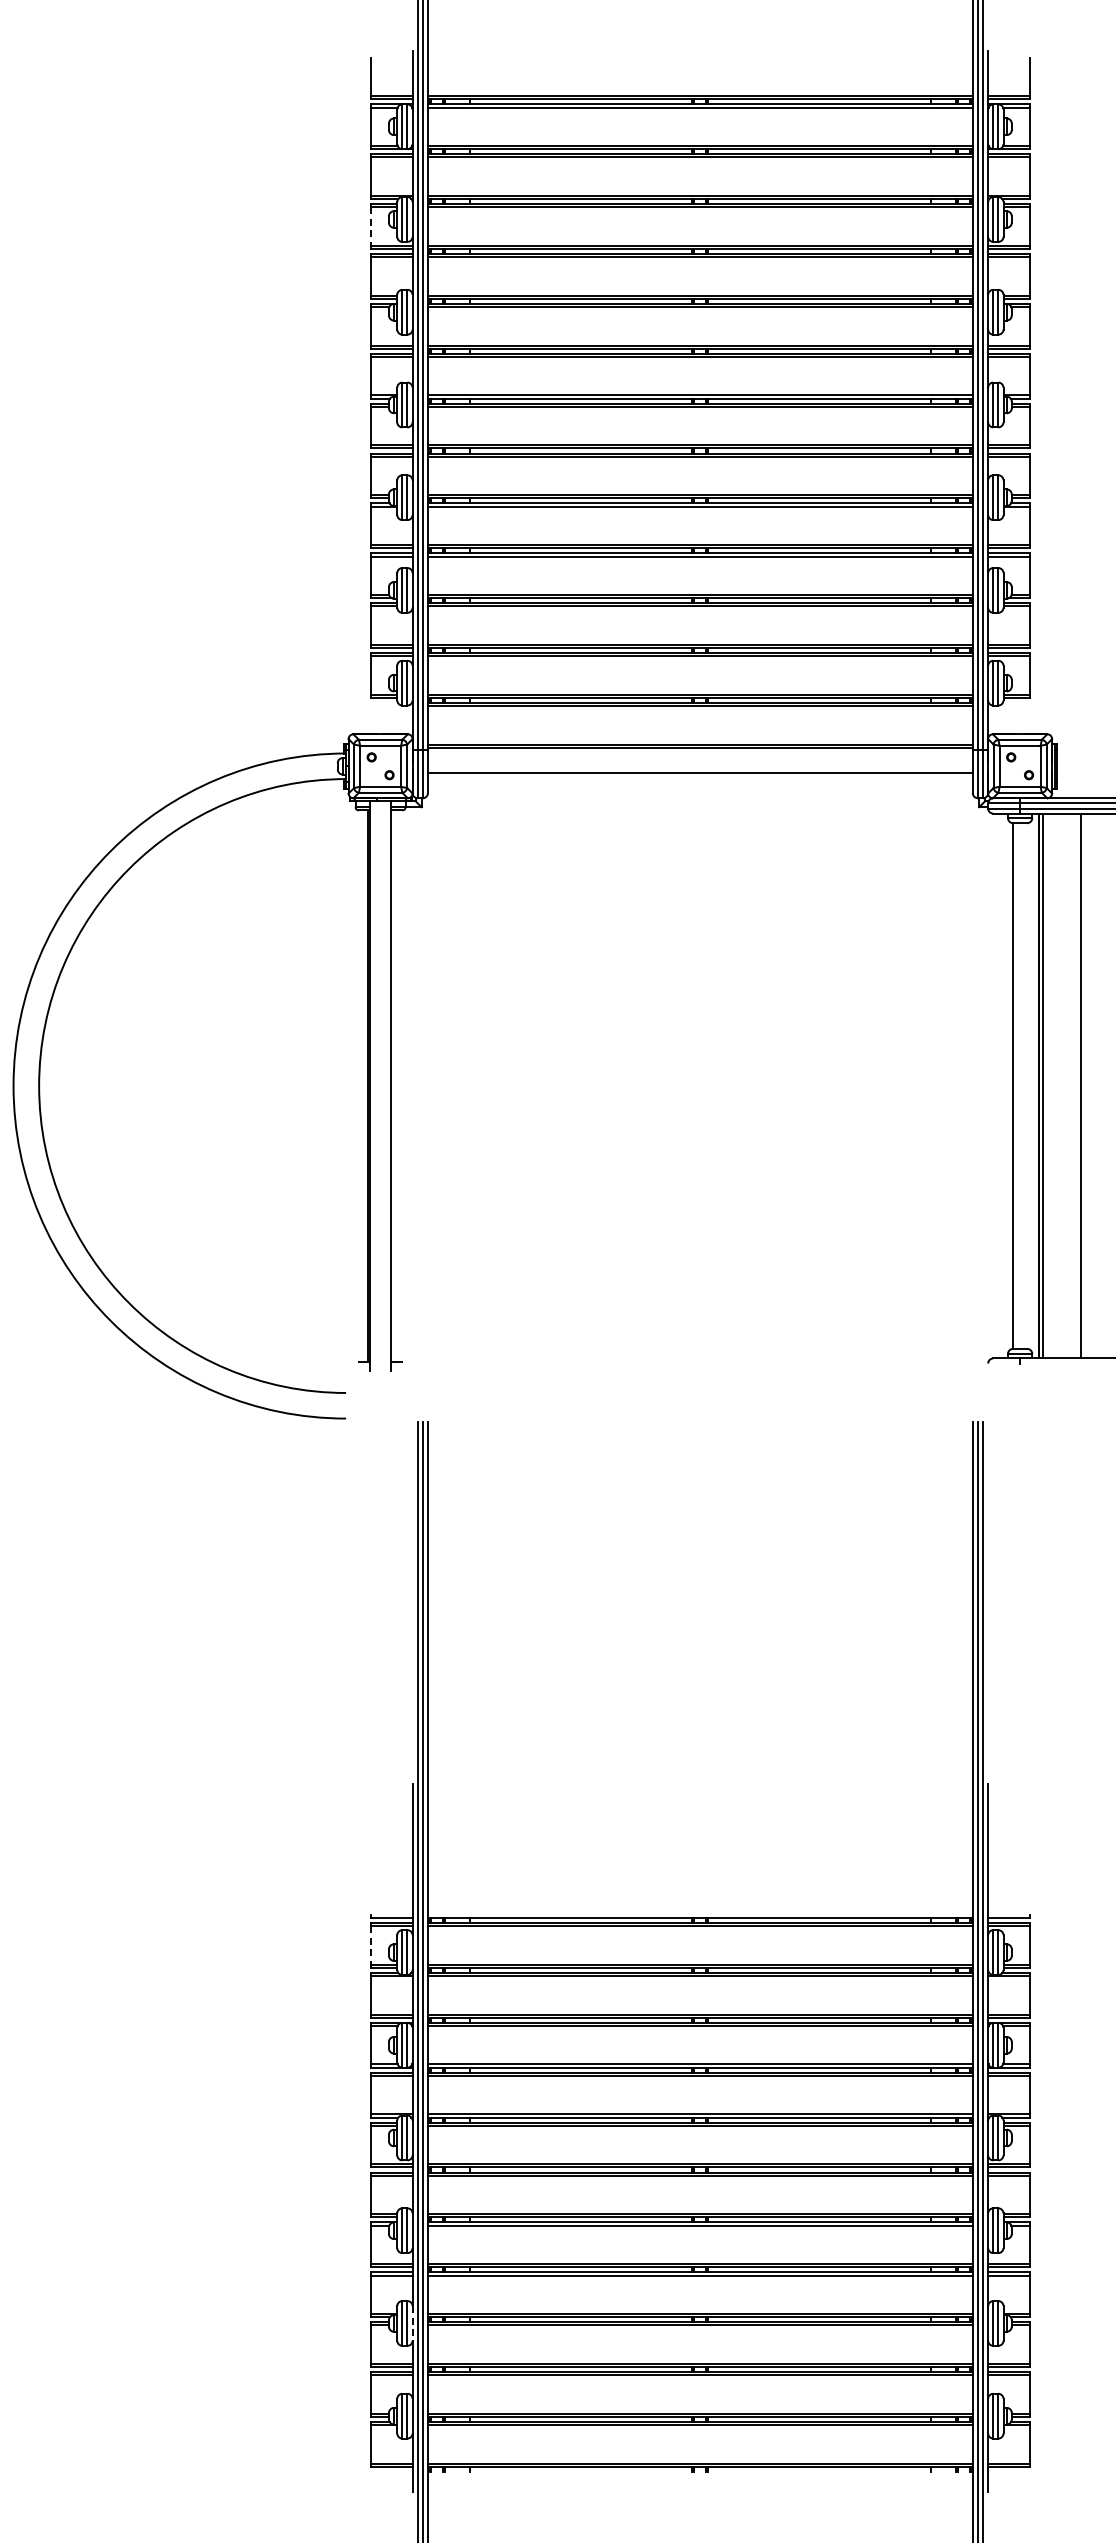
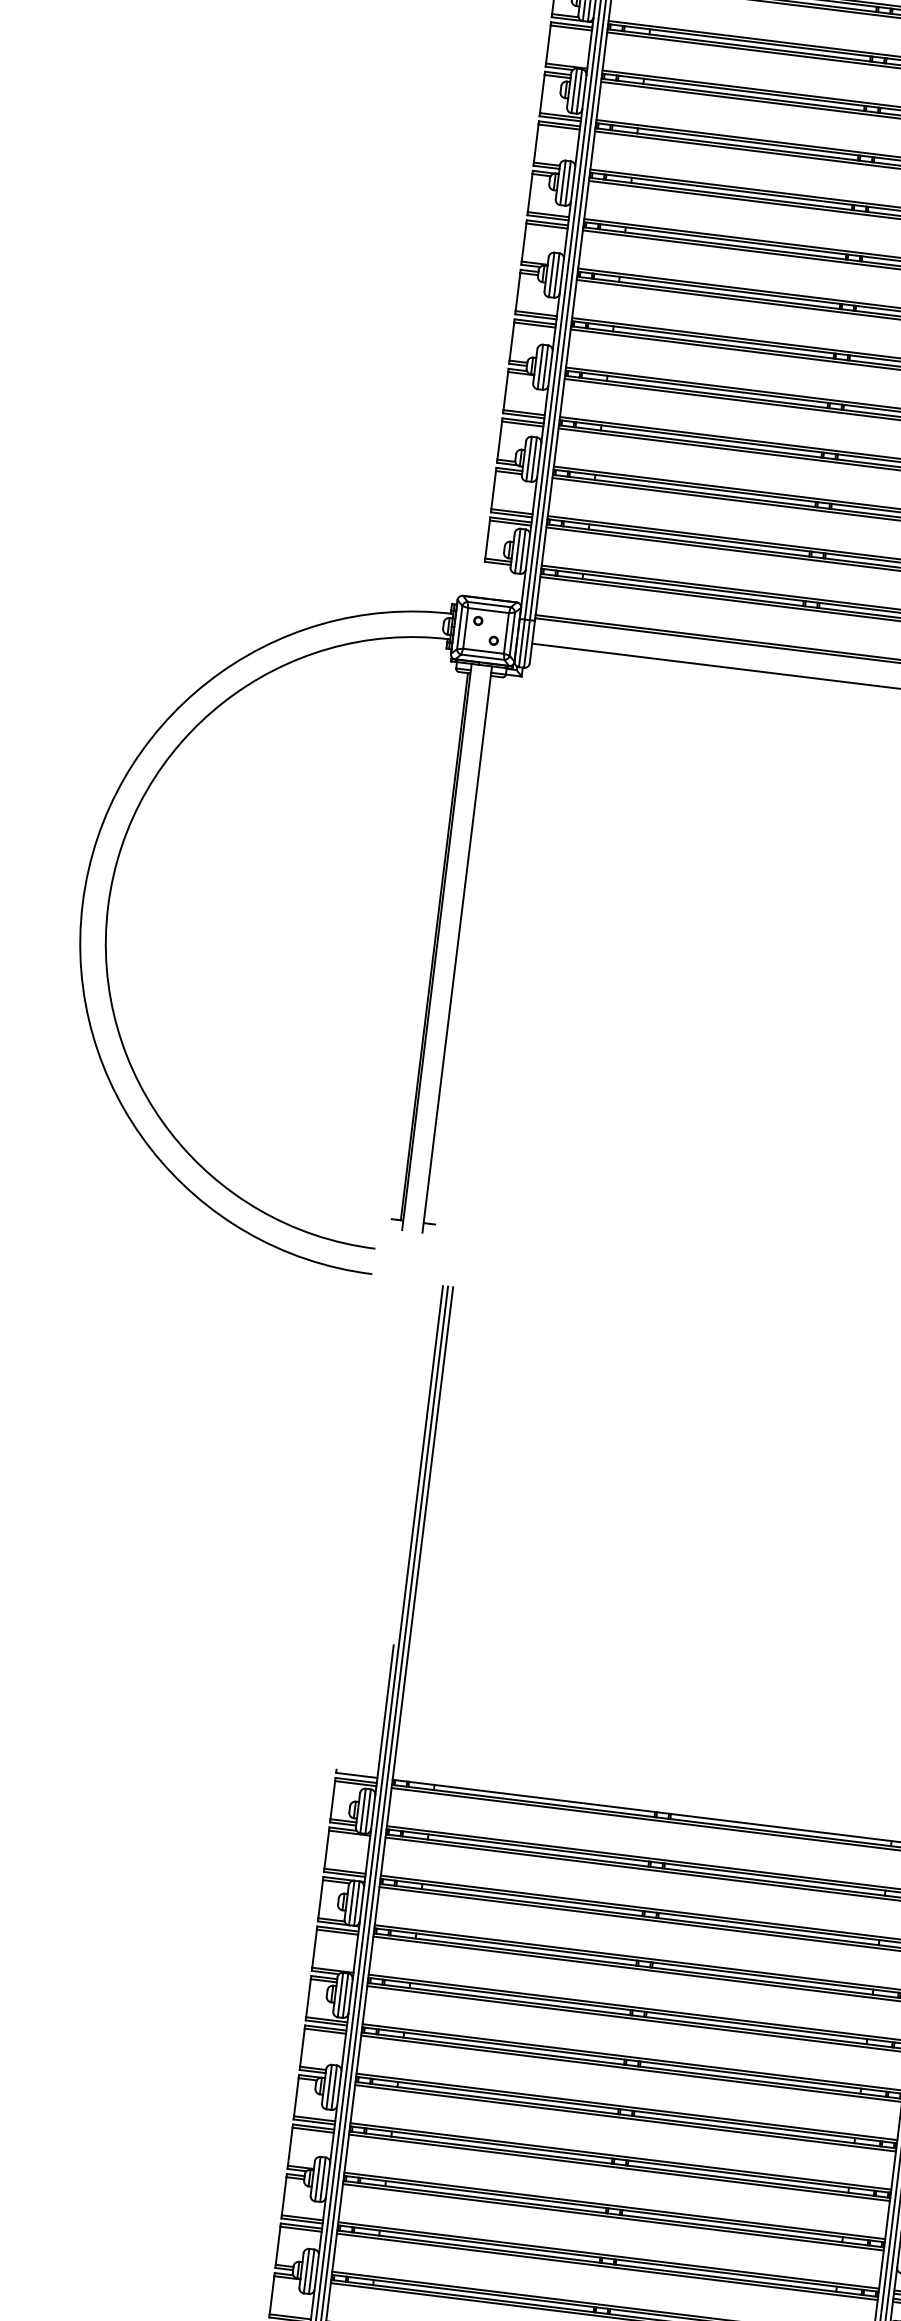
line: (371, 227) -> (542, 95), dashed -> solid
line: (371, 1946) -> (333, 1801), dashed -> solid
line: (412, 2323) -> (327, 2180), dashed -> solid

